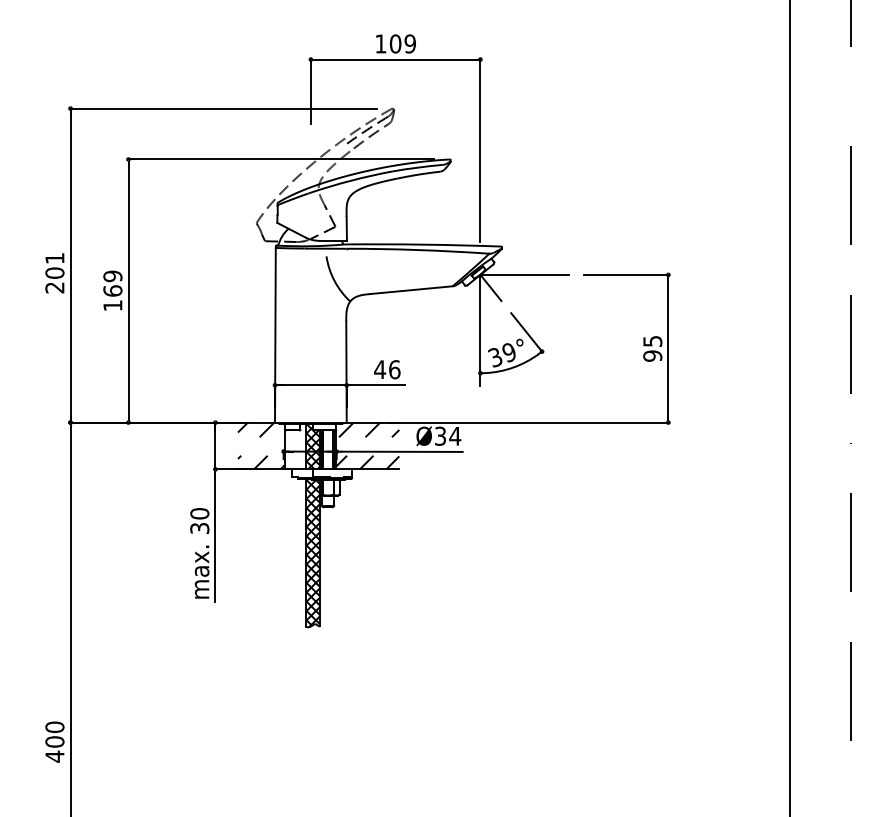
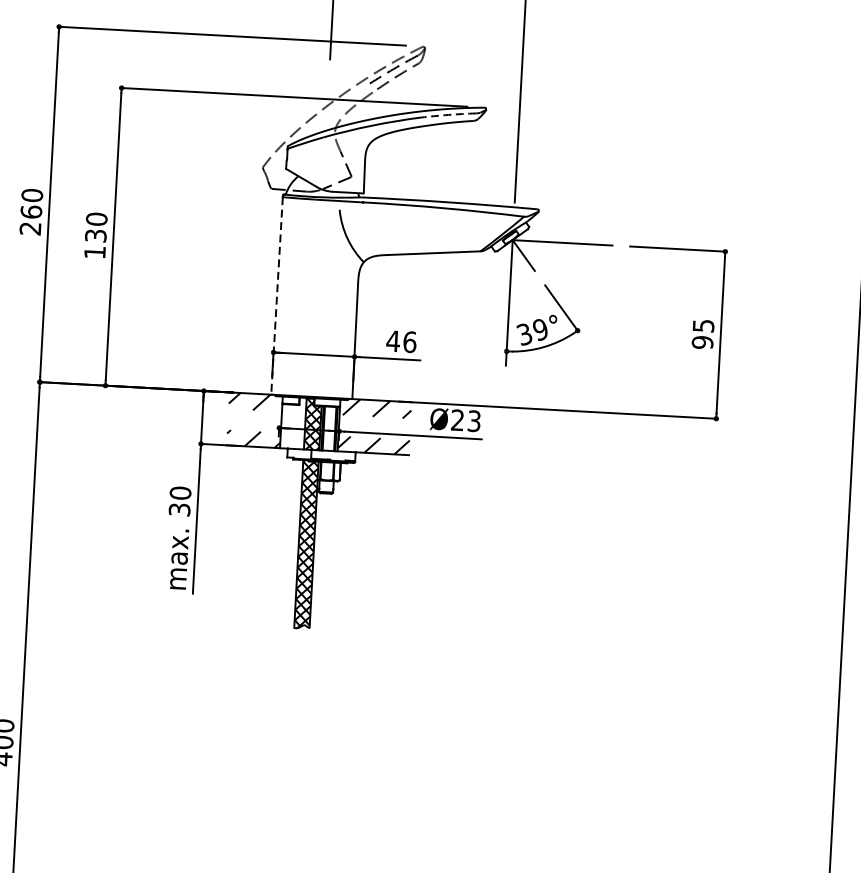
arc: (417, 167) -> (448, 114), solid -> dashed
text: (54, 265) -> (31, 203), 201 -> 260
text: (112, 283) -> (95, 227), 169 -> 130
line: (275, 335) -> (277, 296), solid -> dashed
text: (448, 435) -> (466, 419), Ø34 -> Ø23

